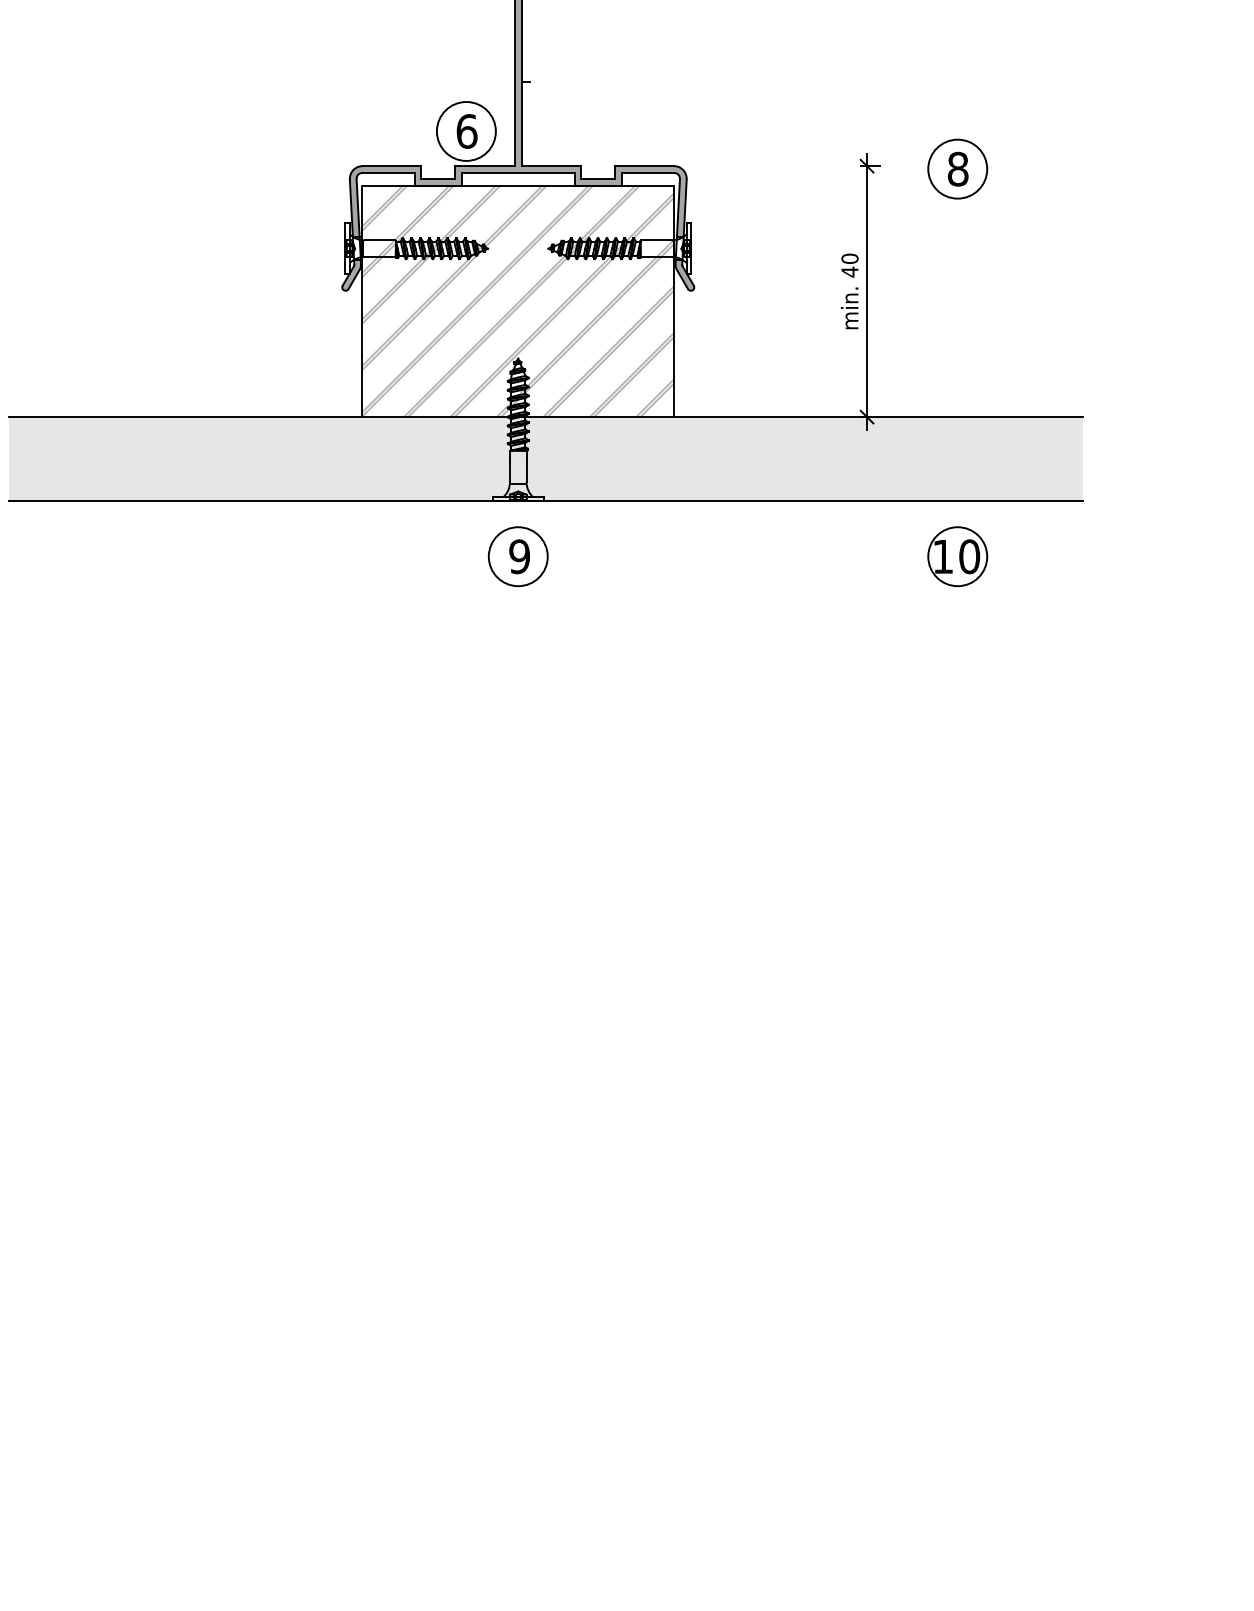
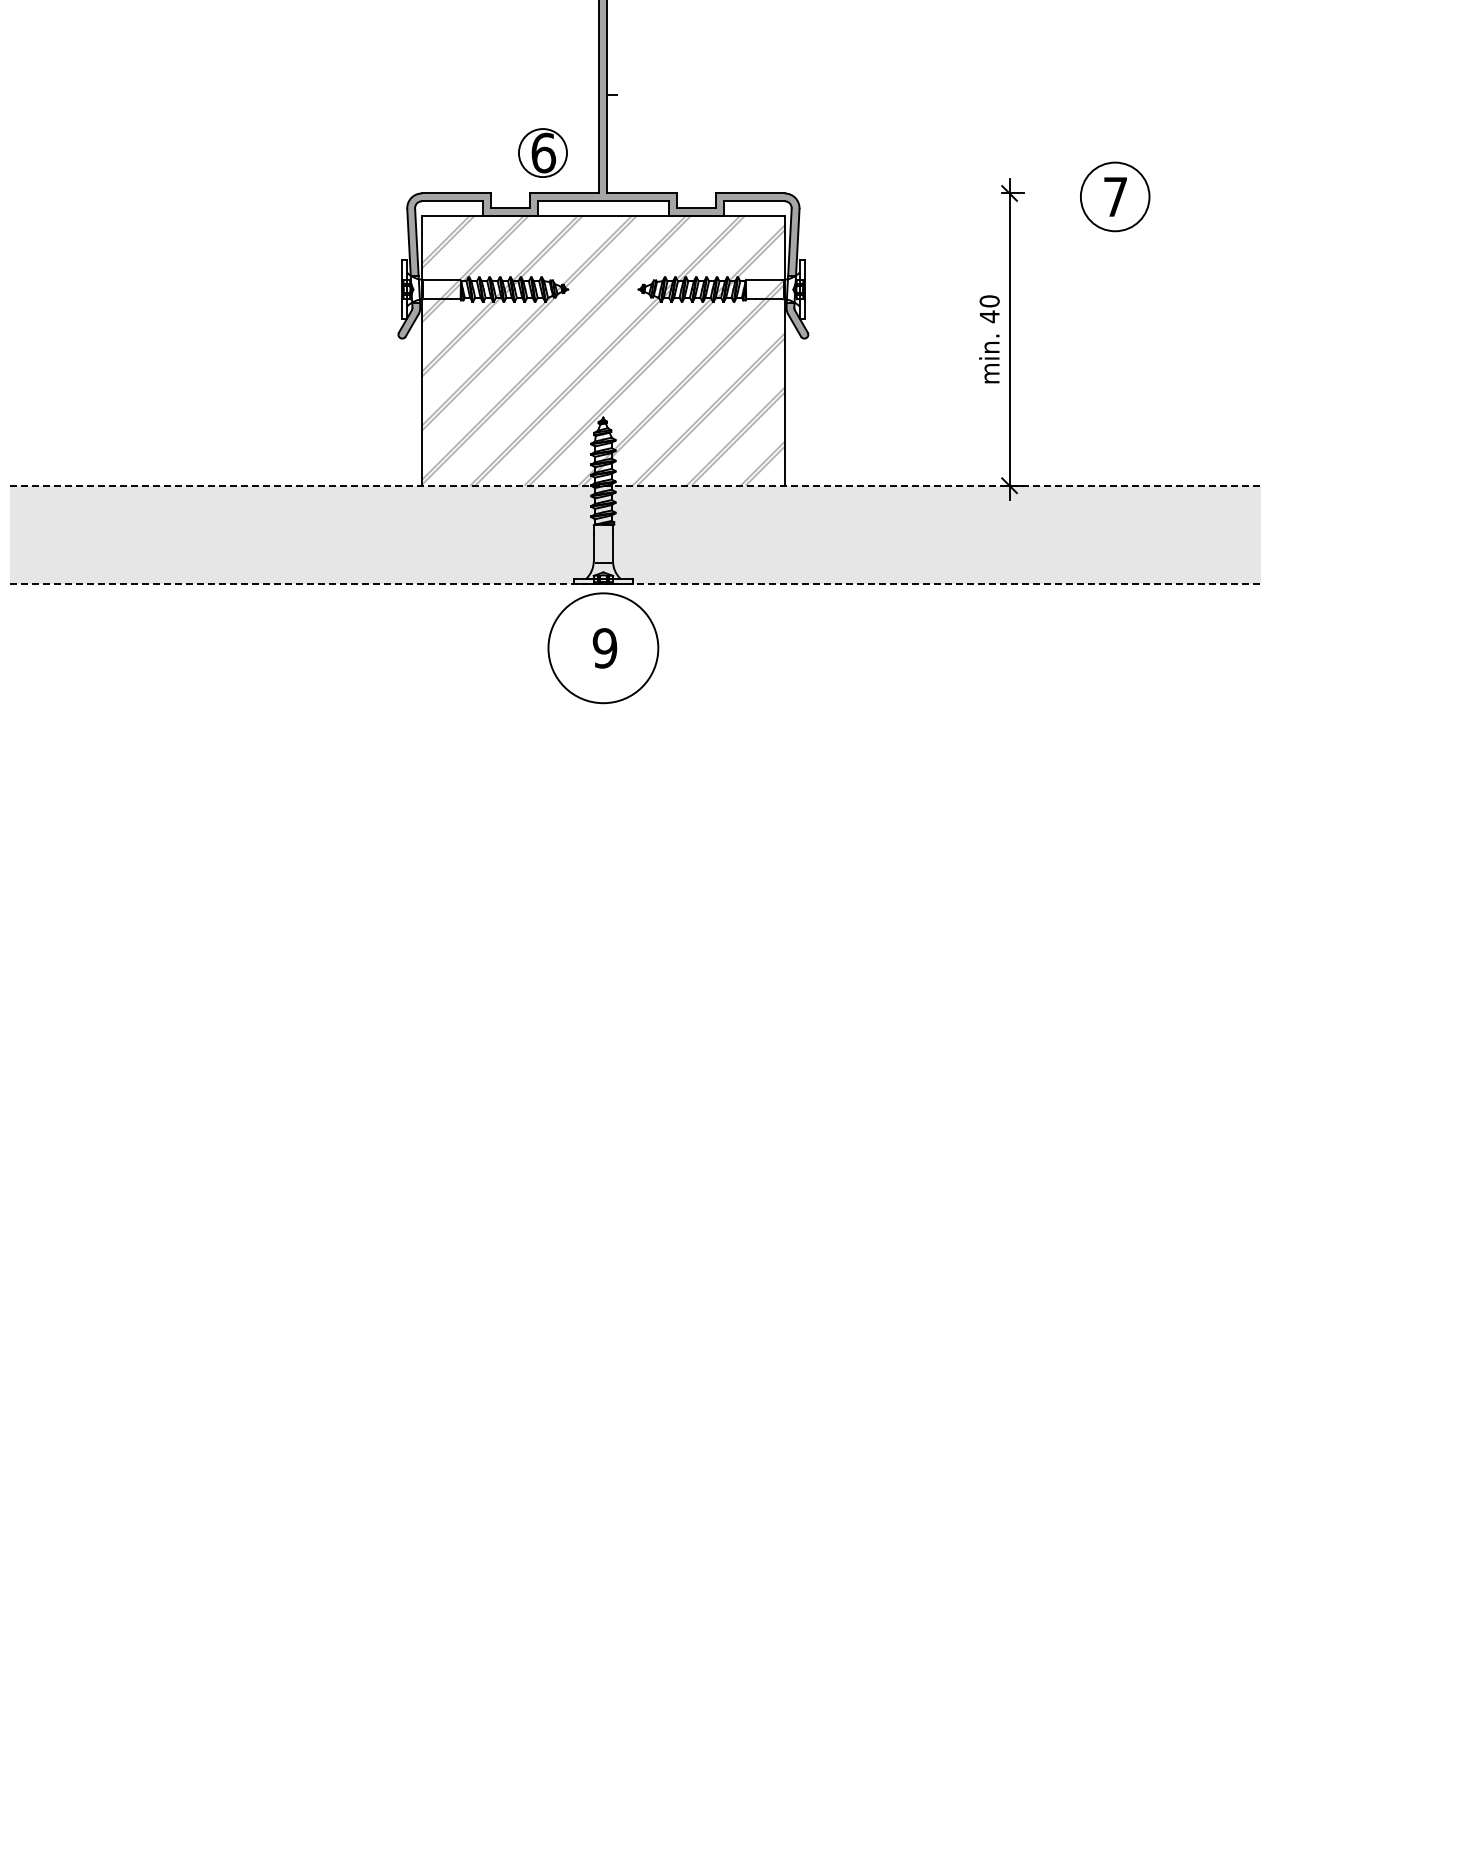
circle: (465, 130) -> (542, 152), size x0.7
text: (958, 168) -> (1115, 196), 8 -> 7
line: (545, 416) -> (635, 485), solid -> dashed
line: (545, 501) -> (635, 583), solid -> dashed
circle: (518, 556) -> (603, 647), size x1.6
part: (958, 556) -> (1115, 648), removed

